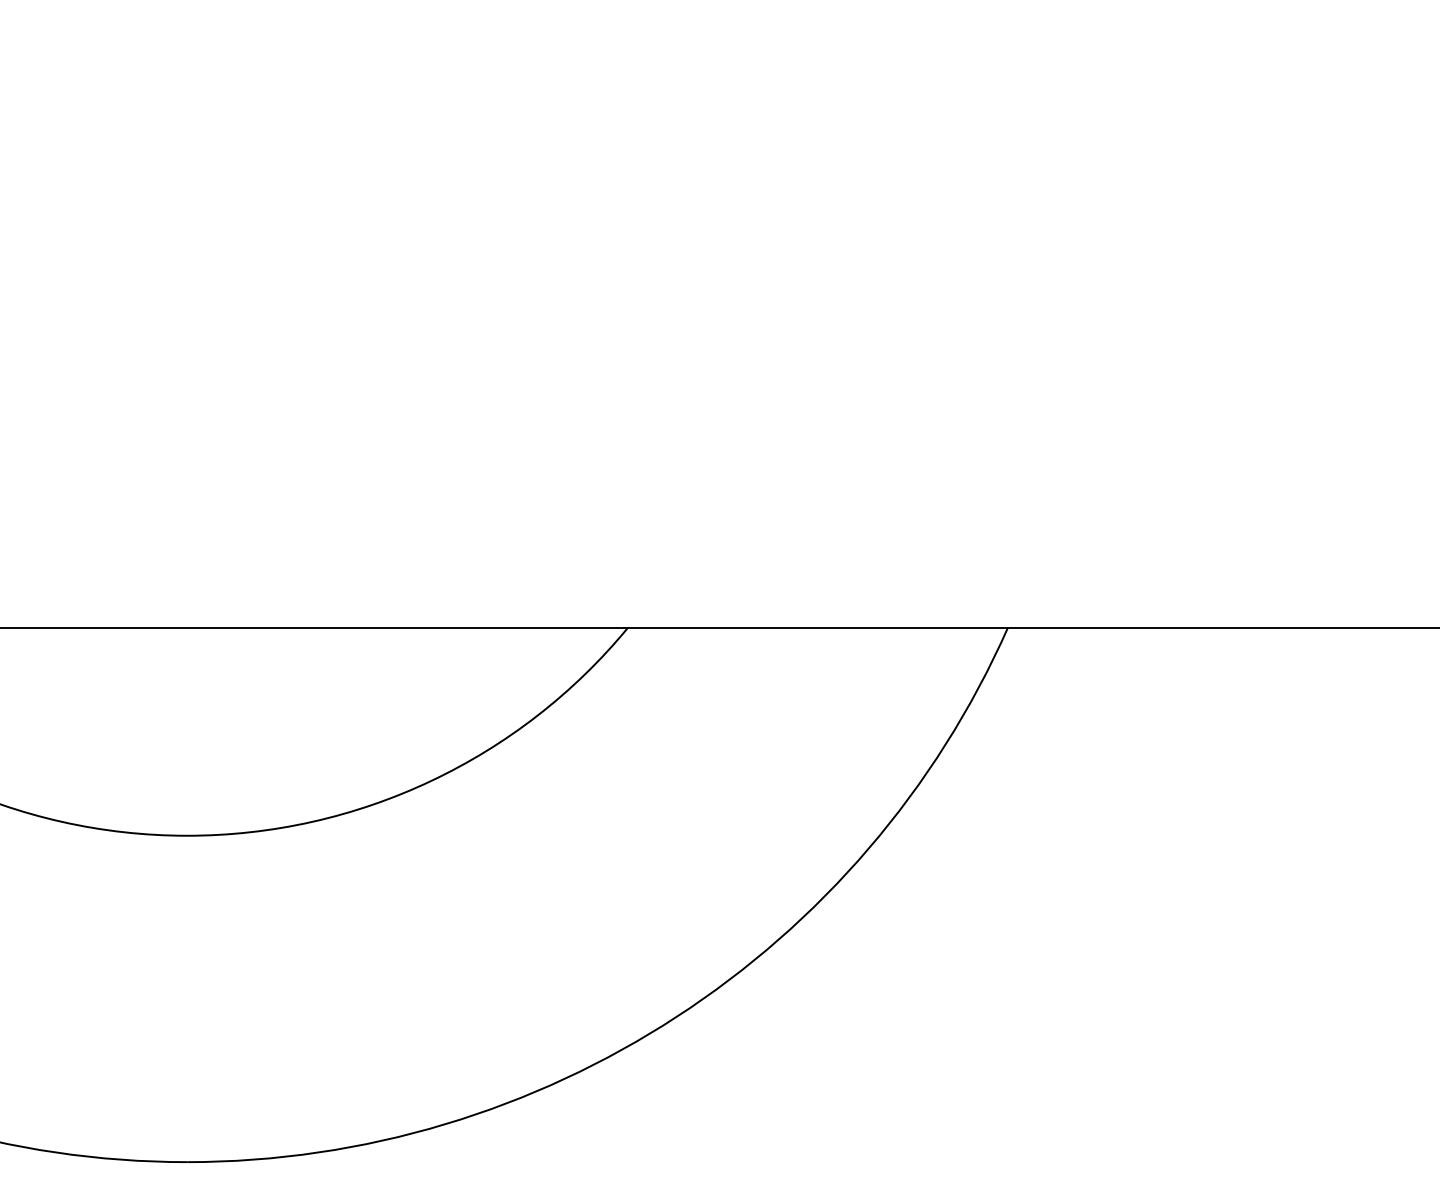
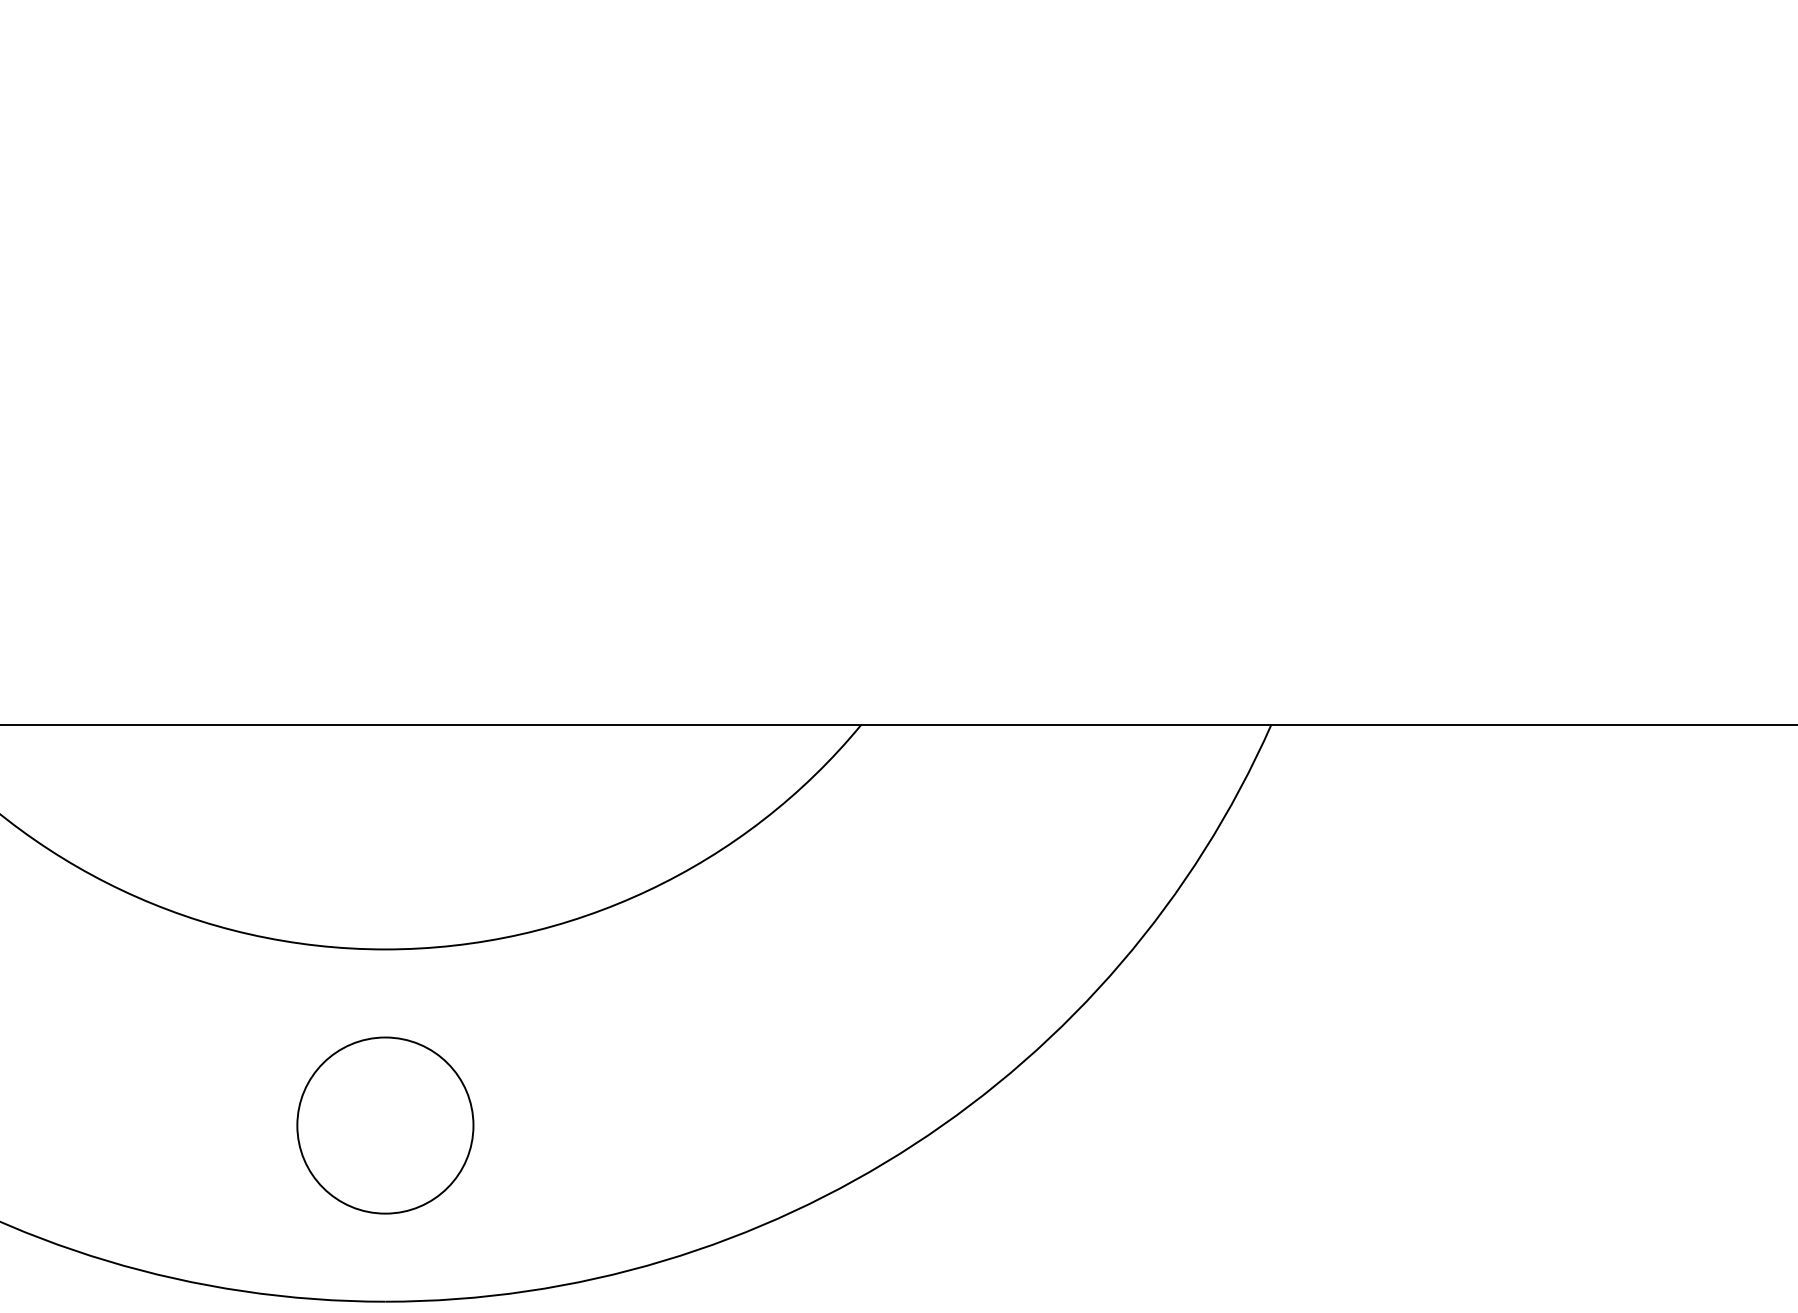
circle: (187, 998) -> (385, 1125), added

